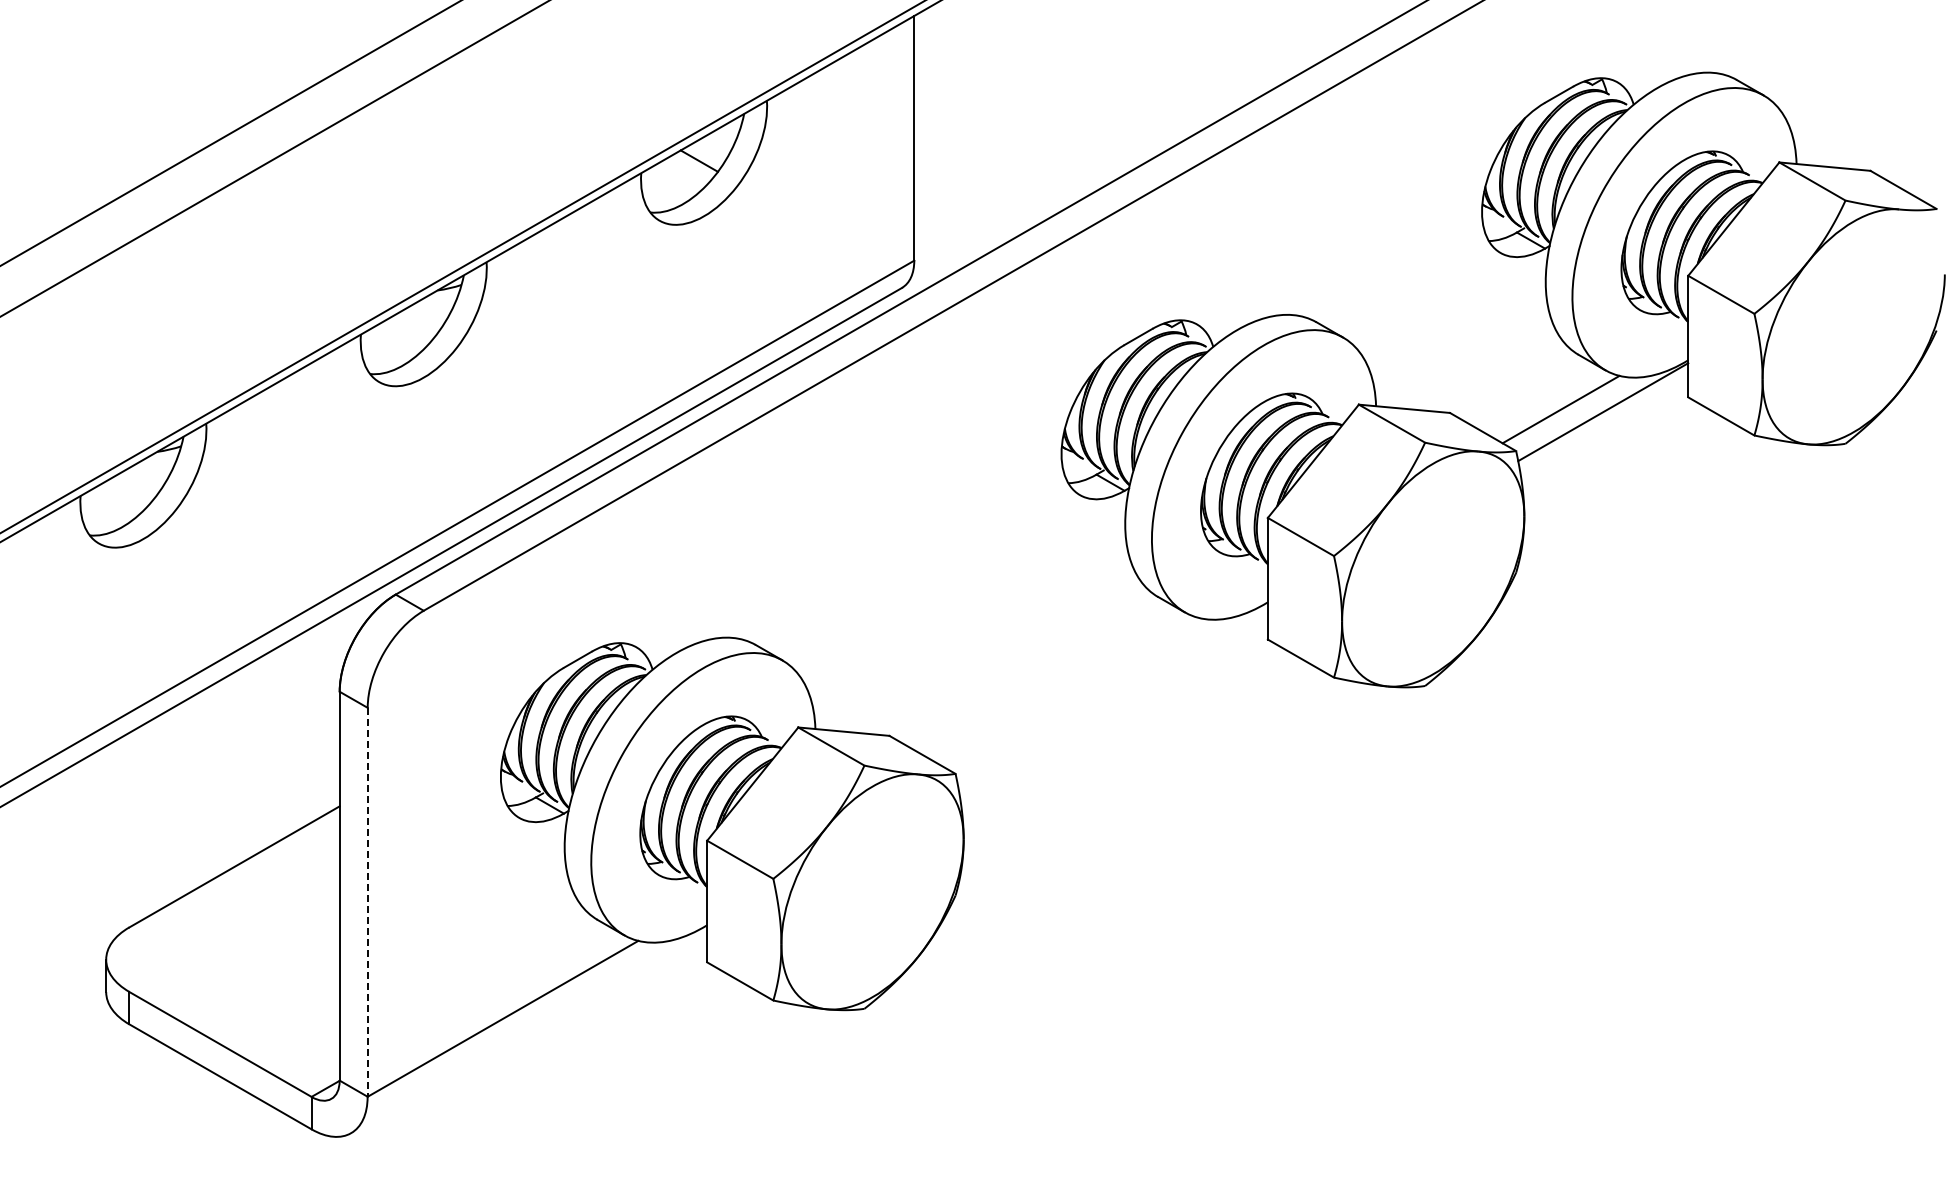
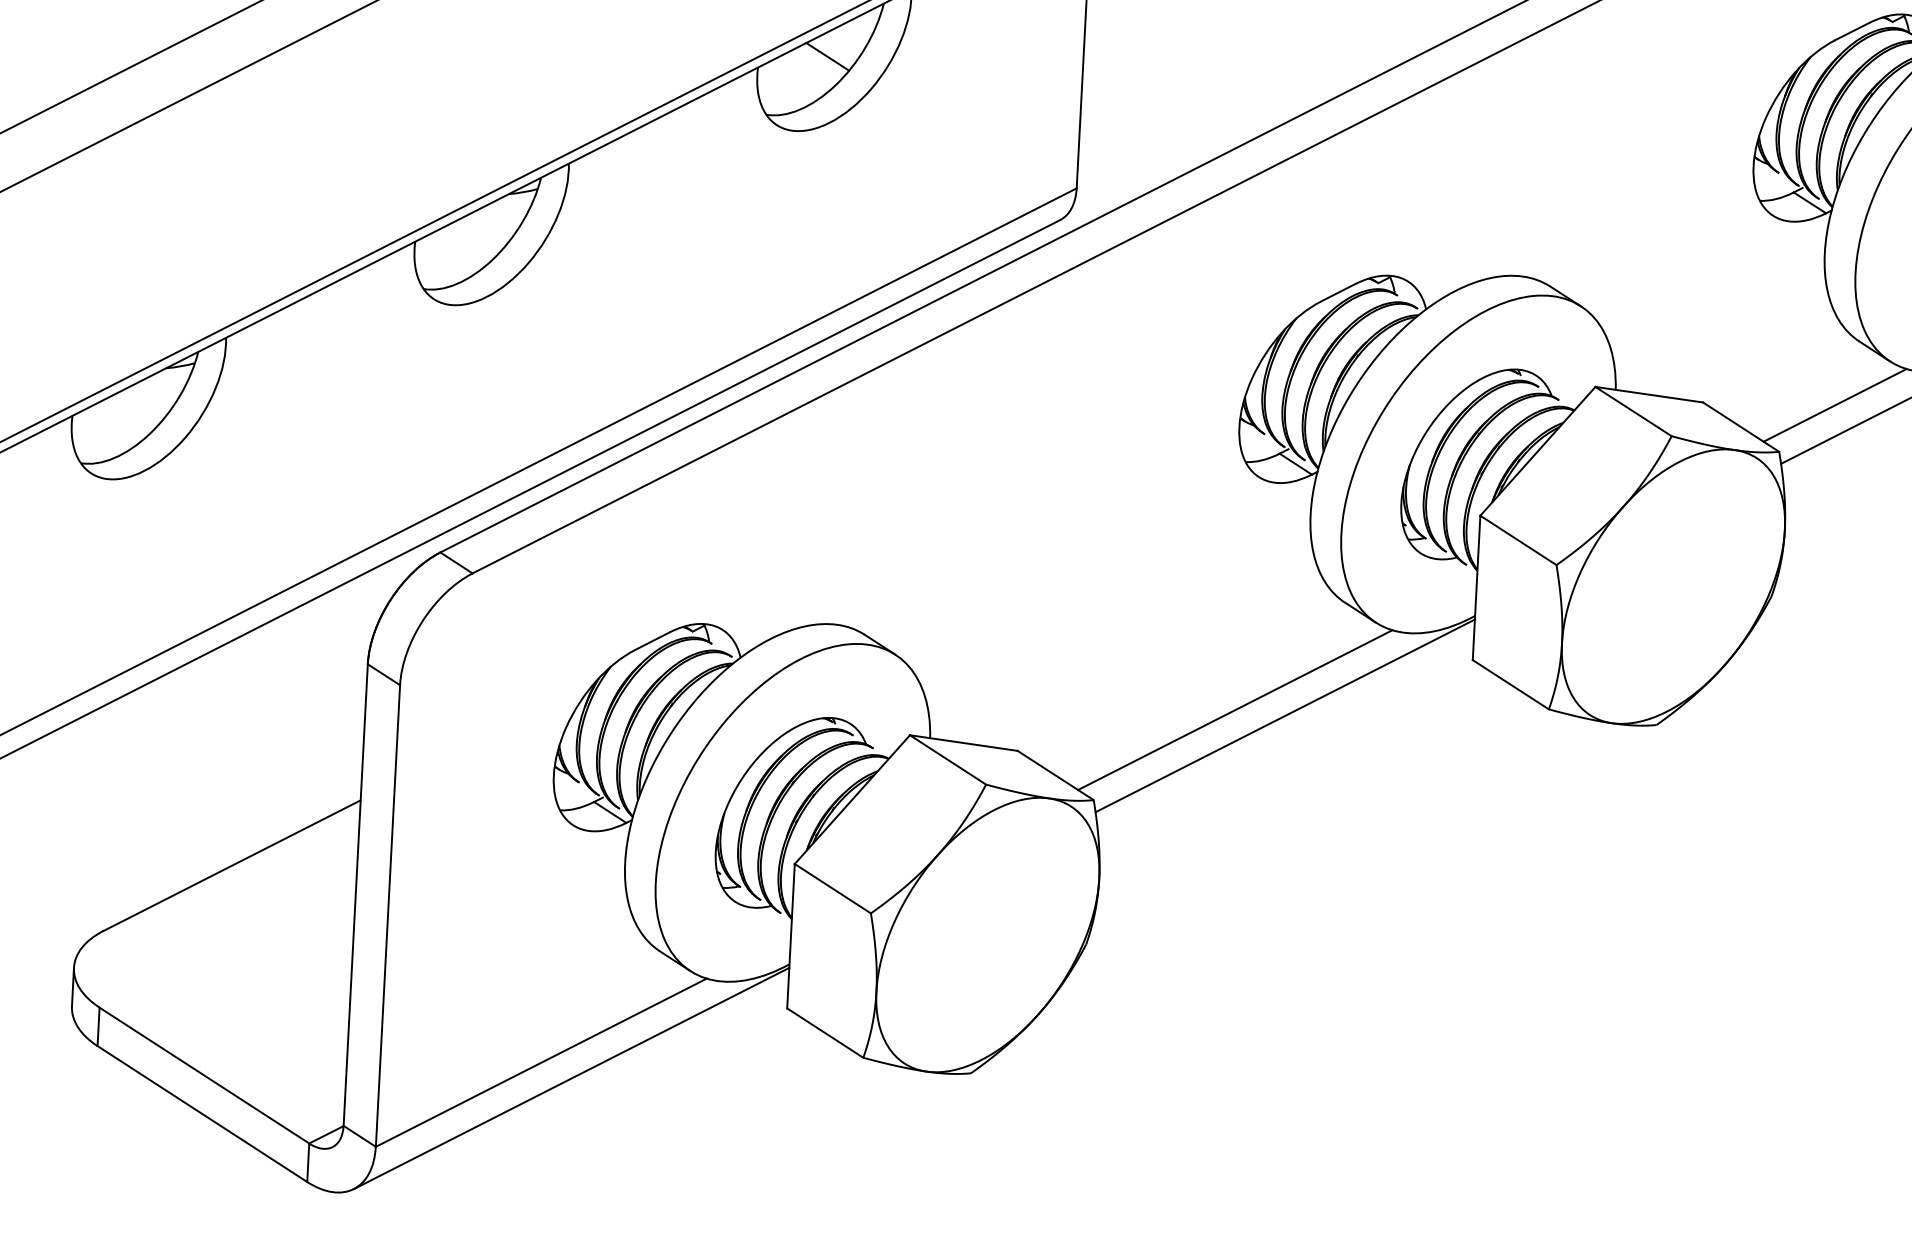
line: (1070, 692) -> (1235, 710), added
line: (1112, 694) -> (1284, 715), added
line: (367, 902) -> (387, 916), dashed -> solid
line: (529, 1030) -> (572, 1078), added

